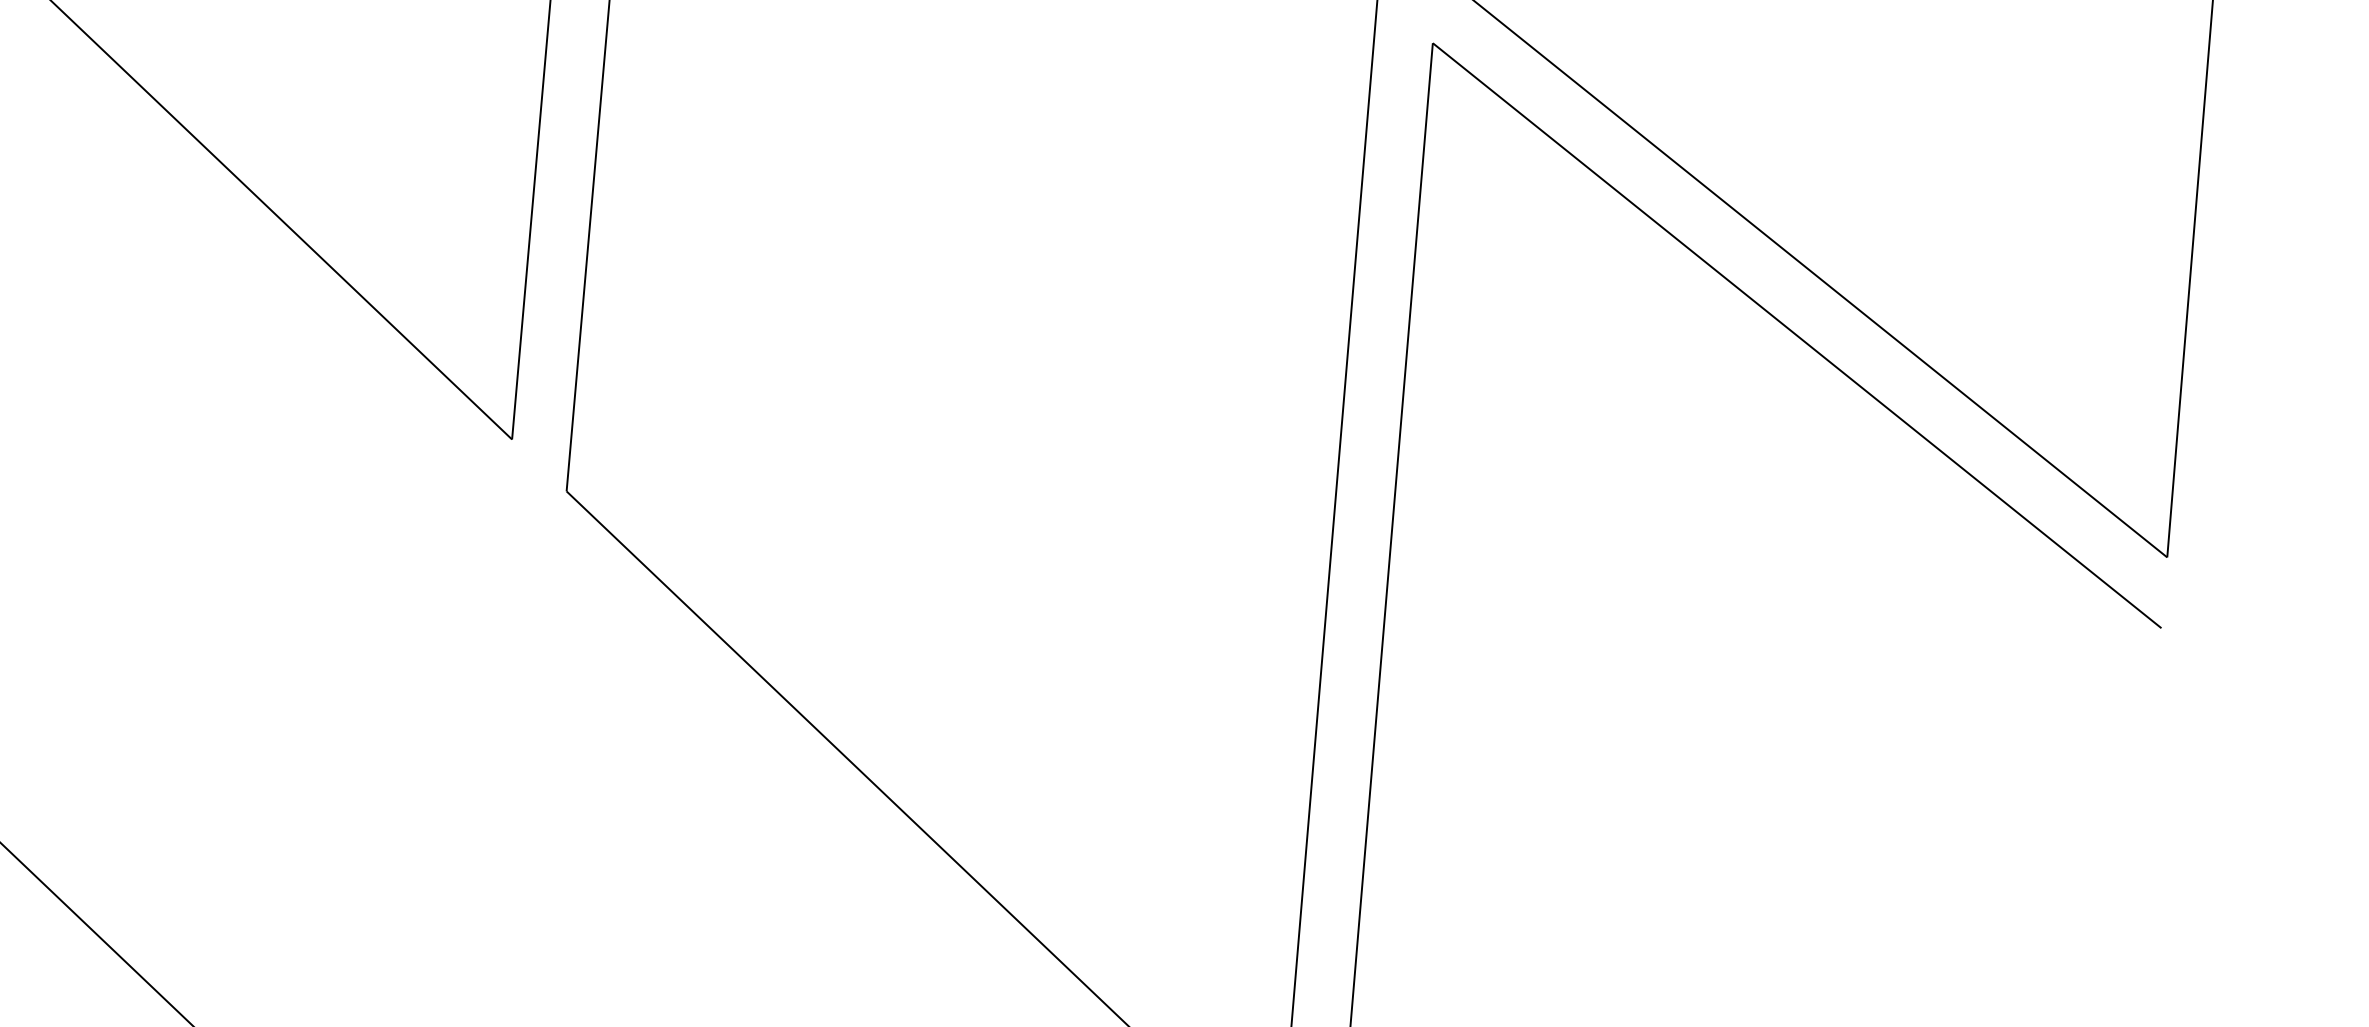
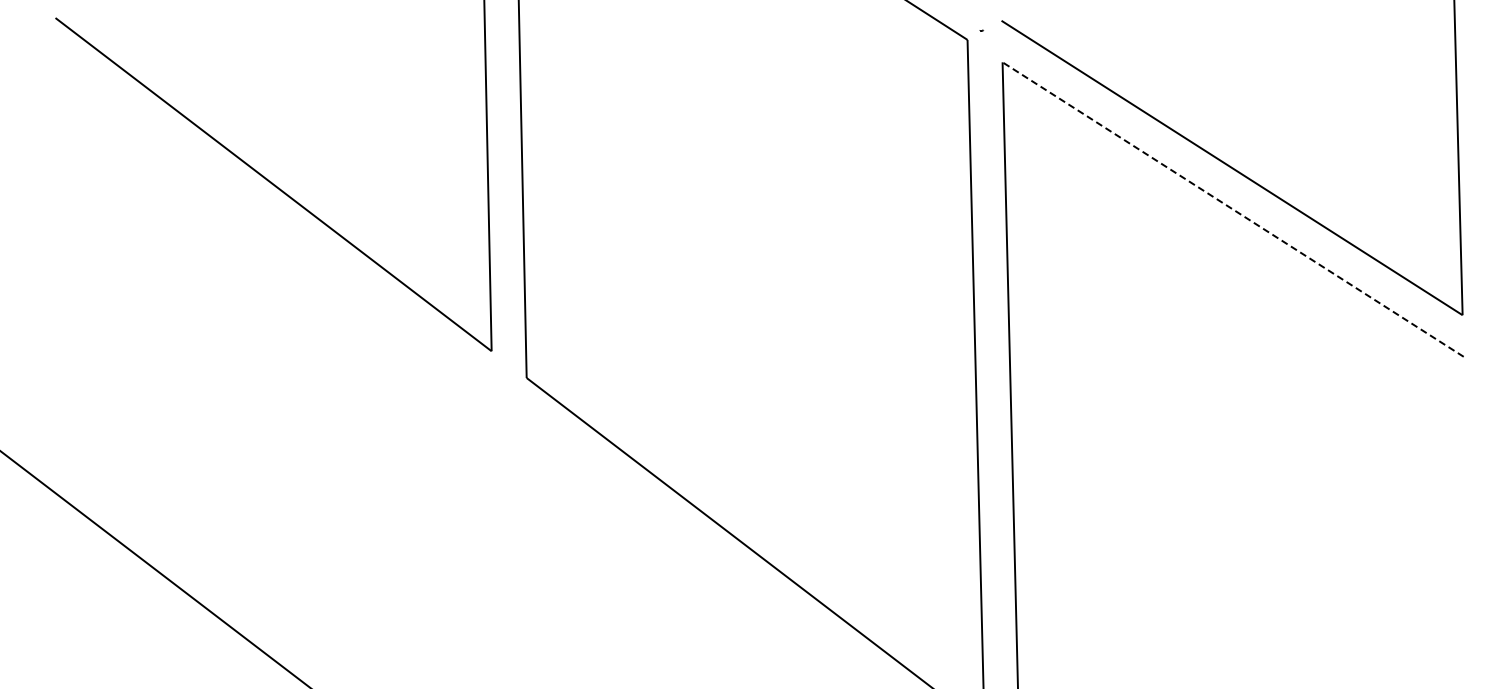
line: (1797, 335) -> (1233, 209), solid -> dashed

